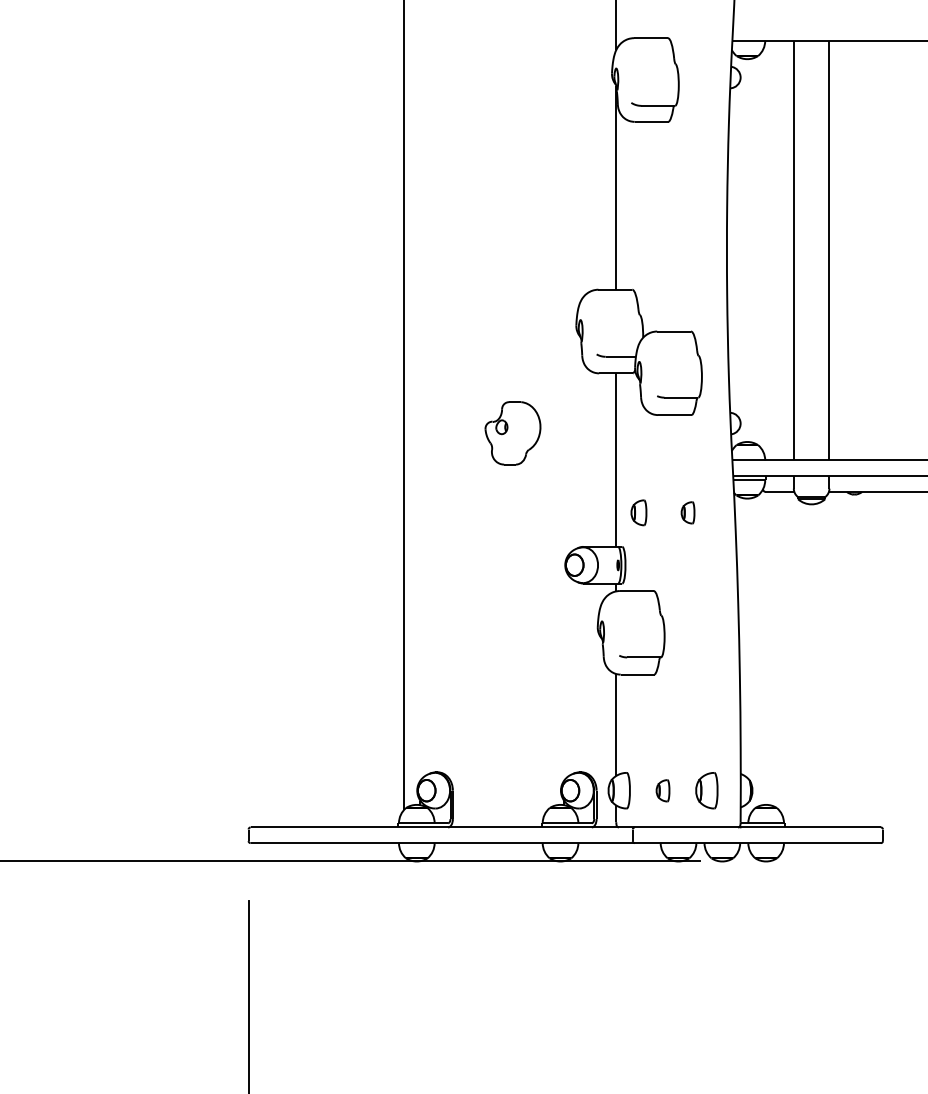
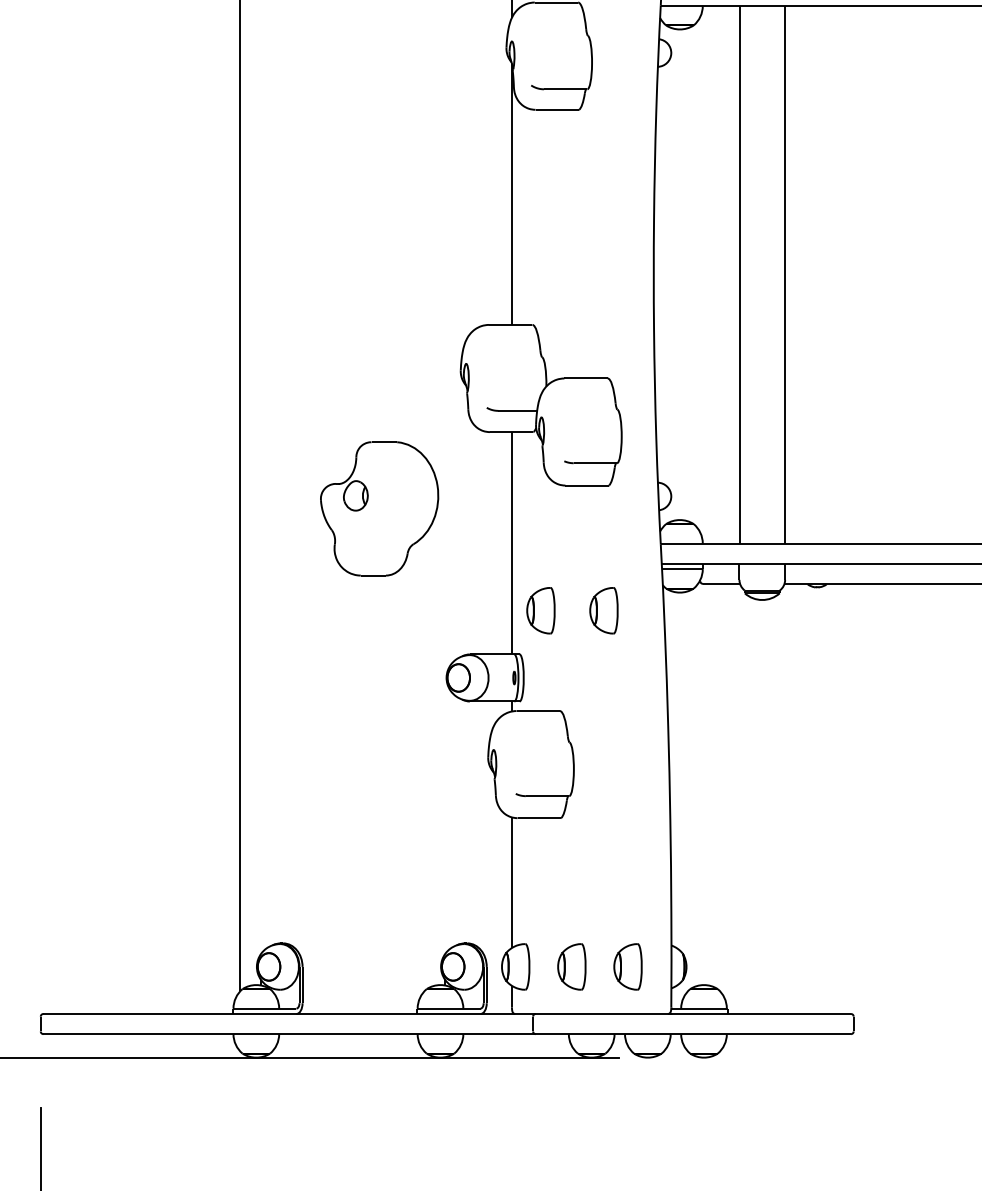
part: (512, 433) -> (378, 509), size x1.67
part: (638, 512) -> (540, 610), size x1.43
part: (687, 512) -> (603, 610), size x1.67
part: (662, 790) -> (571, 966), size x1.67

